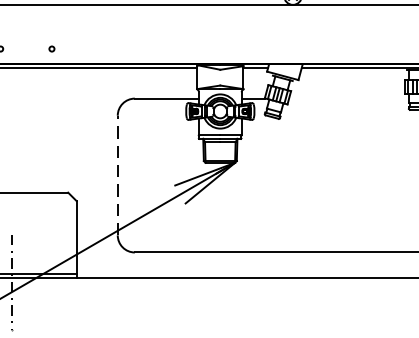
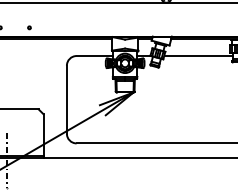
line: (349, 99) -> (198, 56), added
line: (117, 175) -> (66, 99), dashed -> solid

